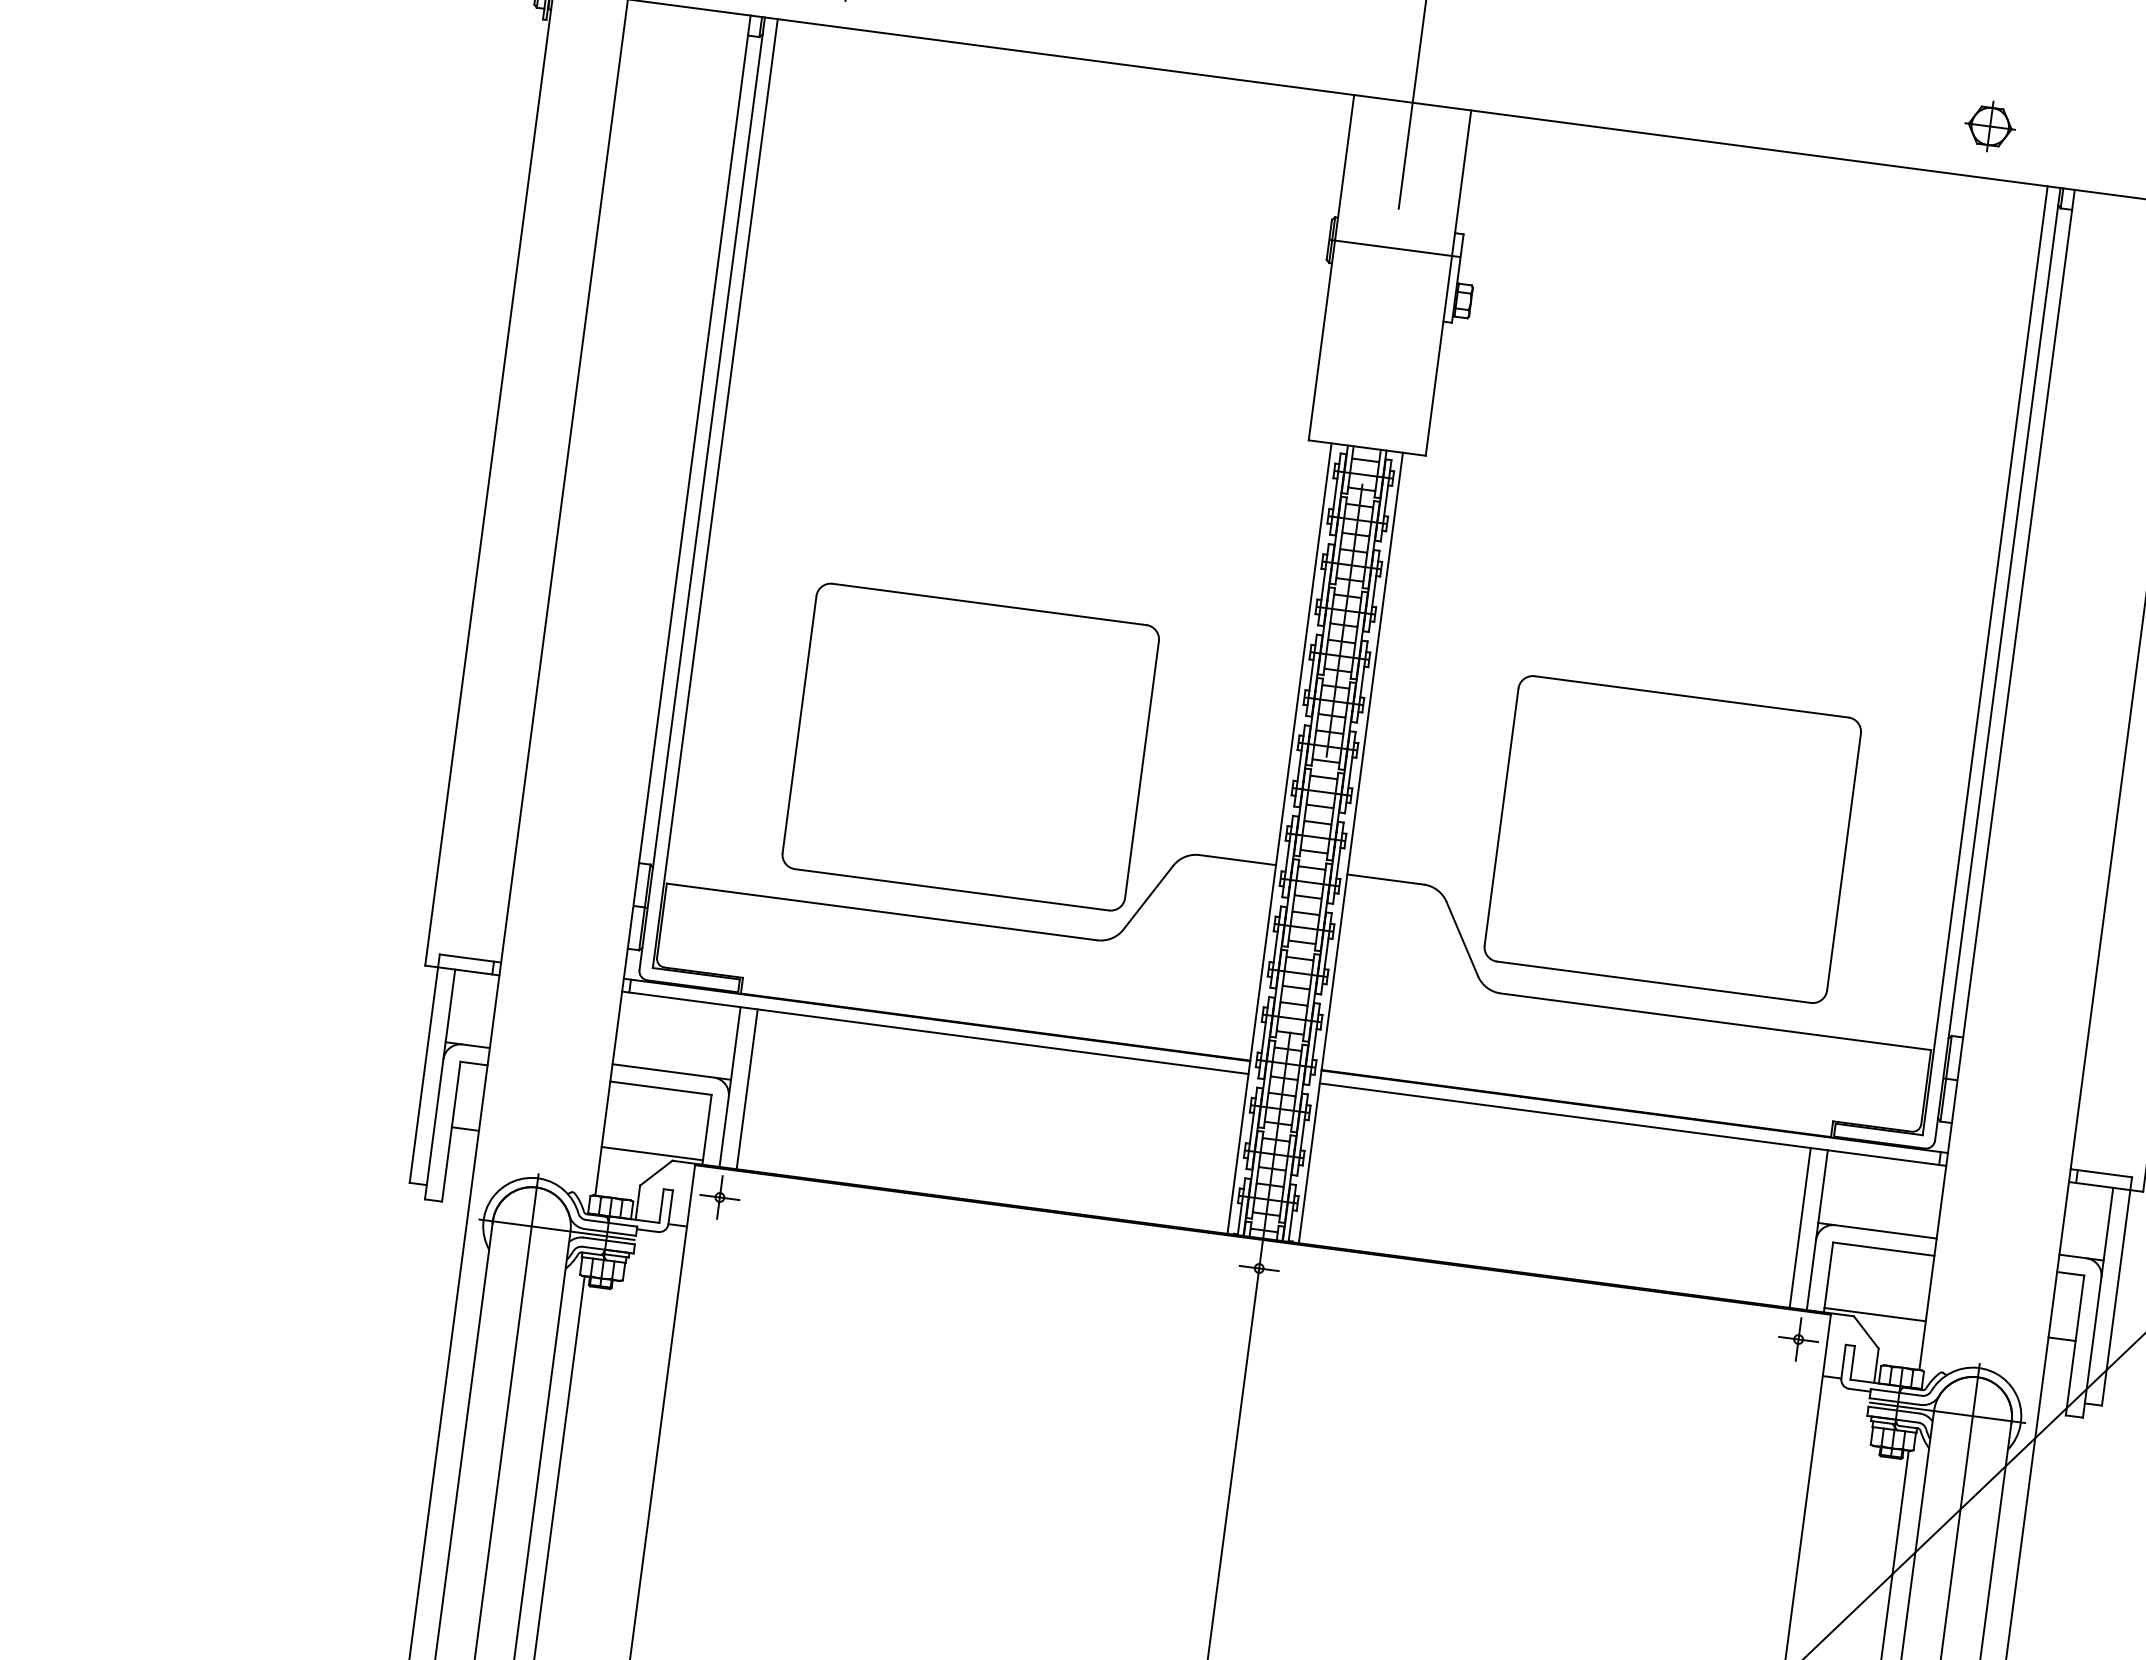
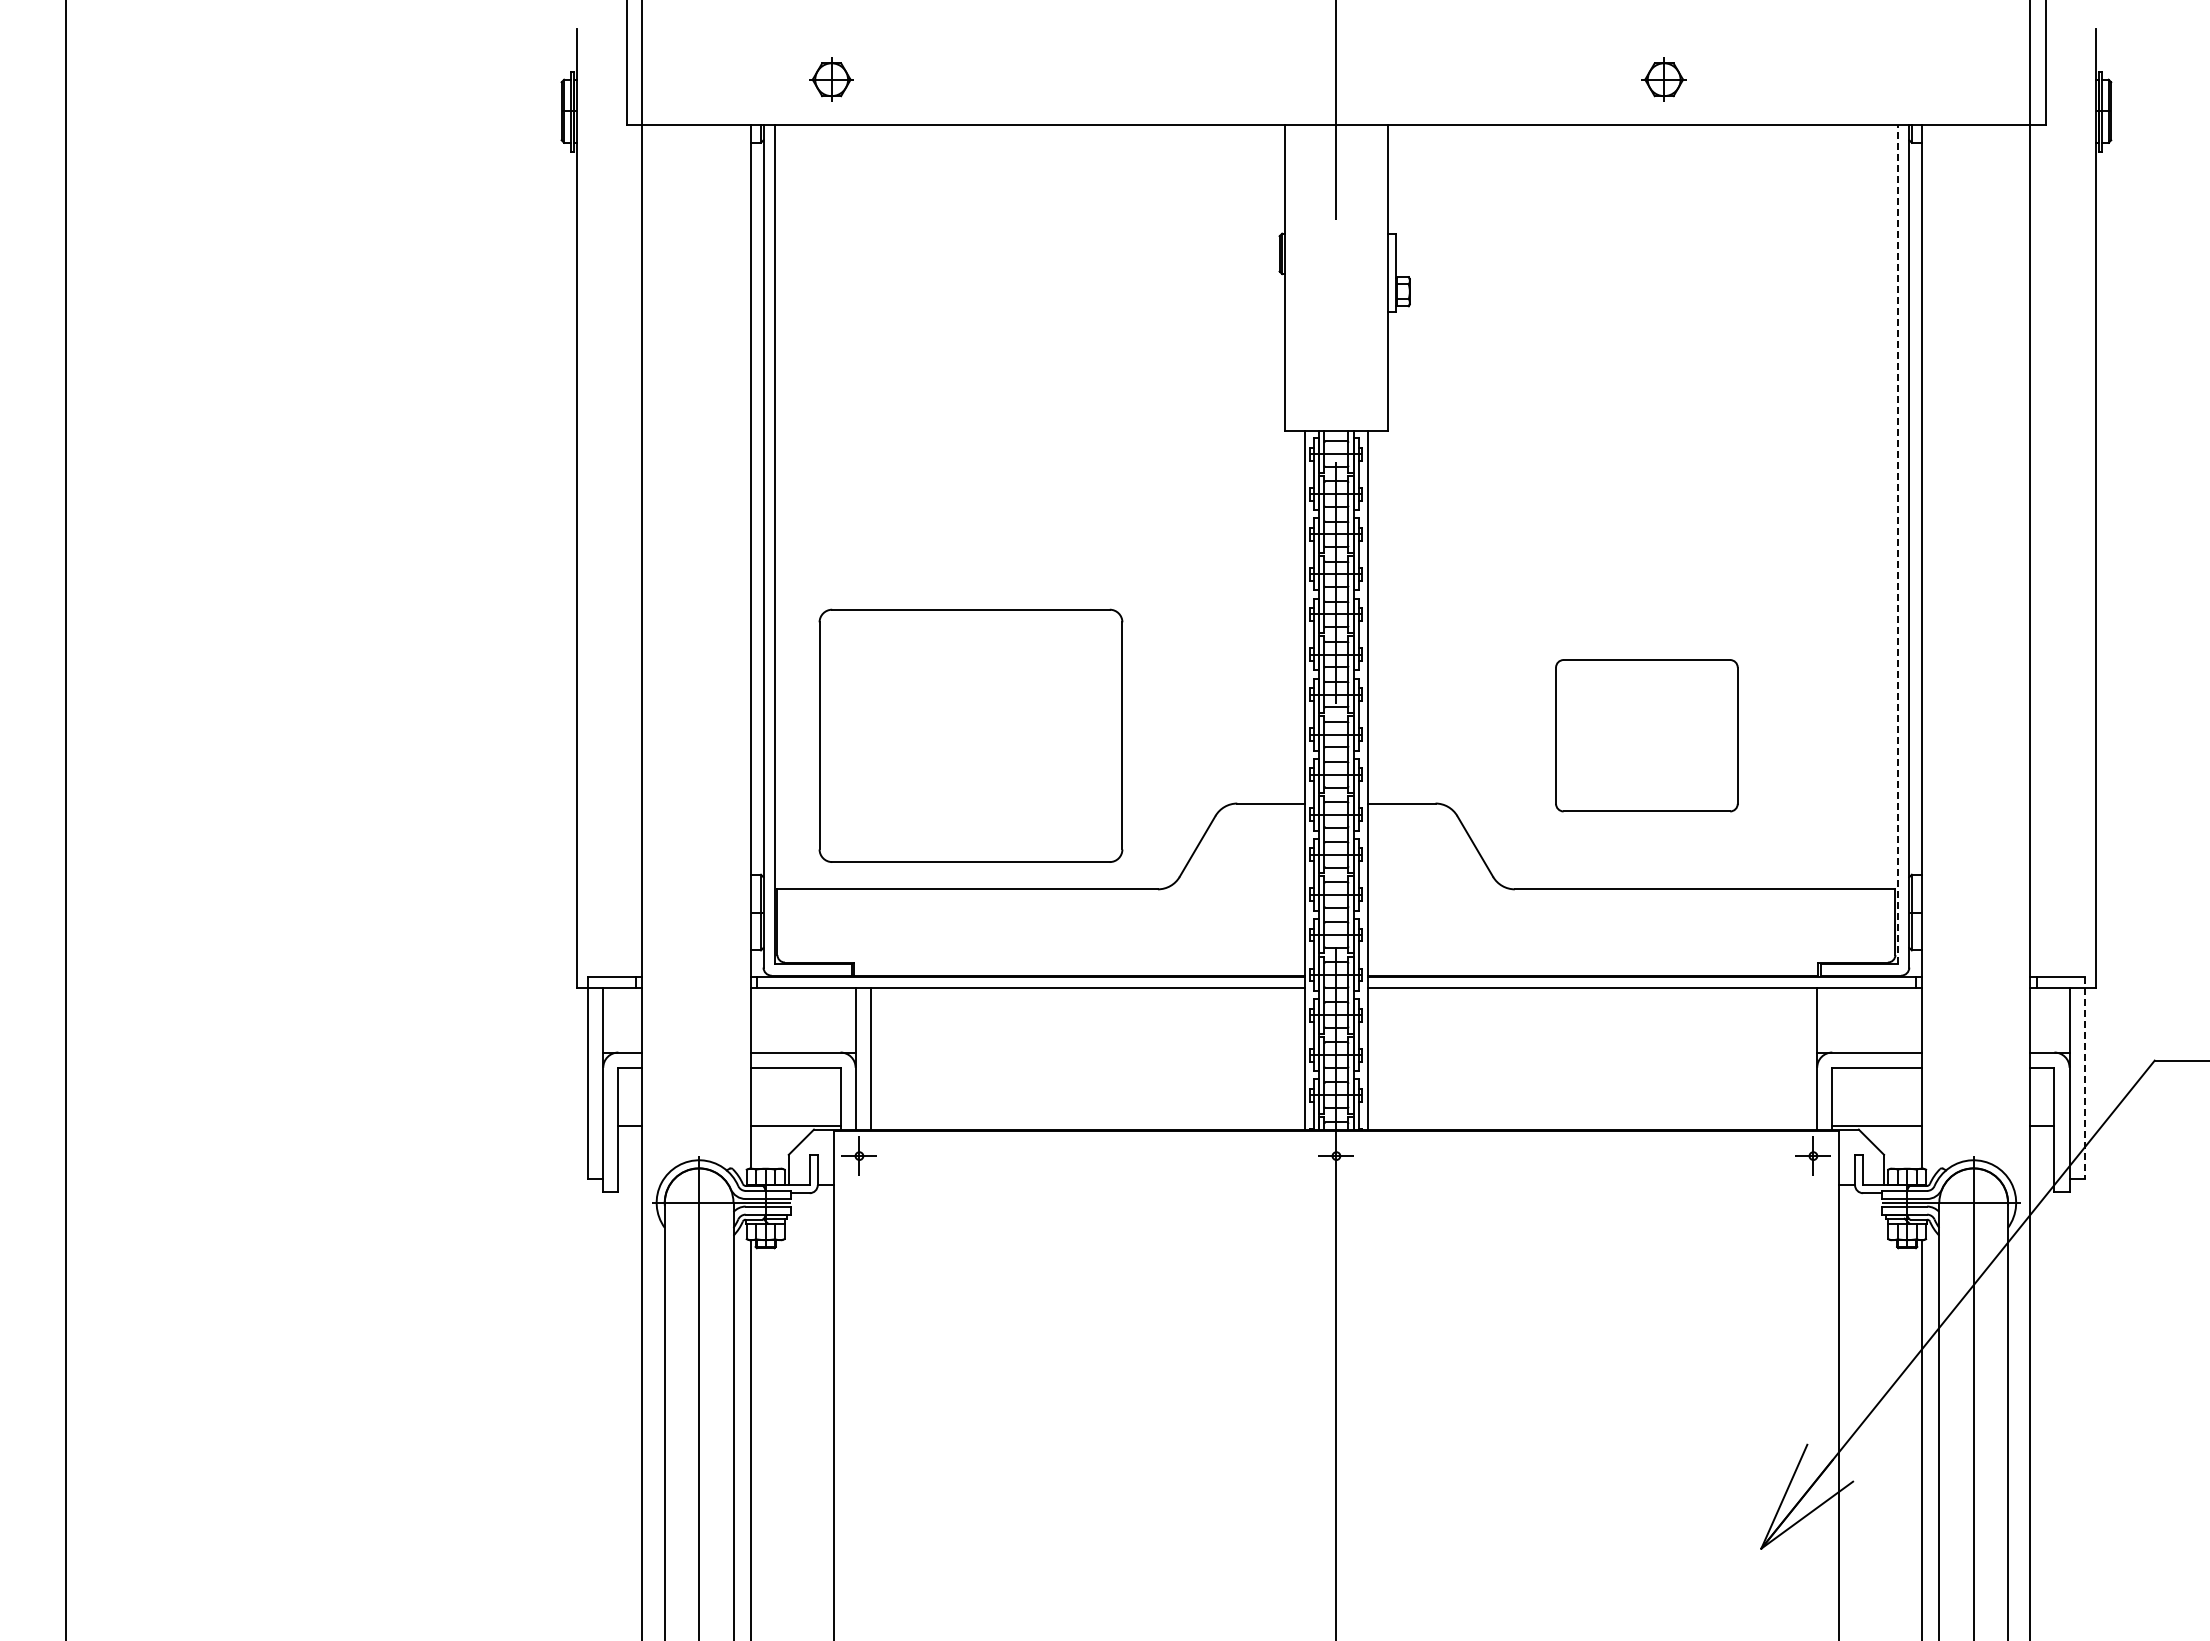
part: (1989, 126) -> (1663, 79), moved
line: (1394, 248) -> (1337, 253), removed
line: (1984, 660) -> (1897, 544), solid -> dashed
part: (970, 746) -> (970, 735), moved
part: (1672, 839) -> (1646, 735), size x0.6
line: (1800, 1227) -> (1802, 1058), removed
line: (2116, 1290) -> (2084, 1077), solid -> dashed

